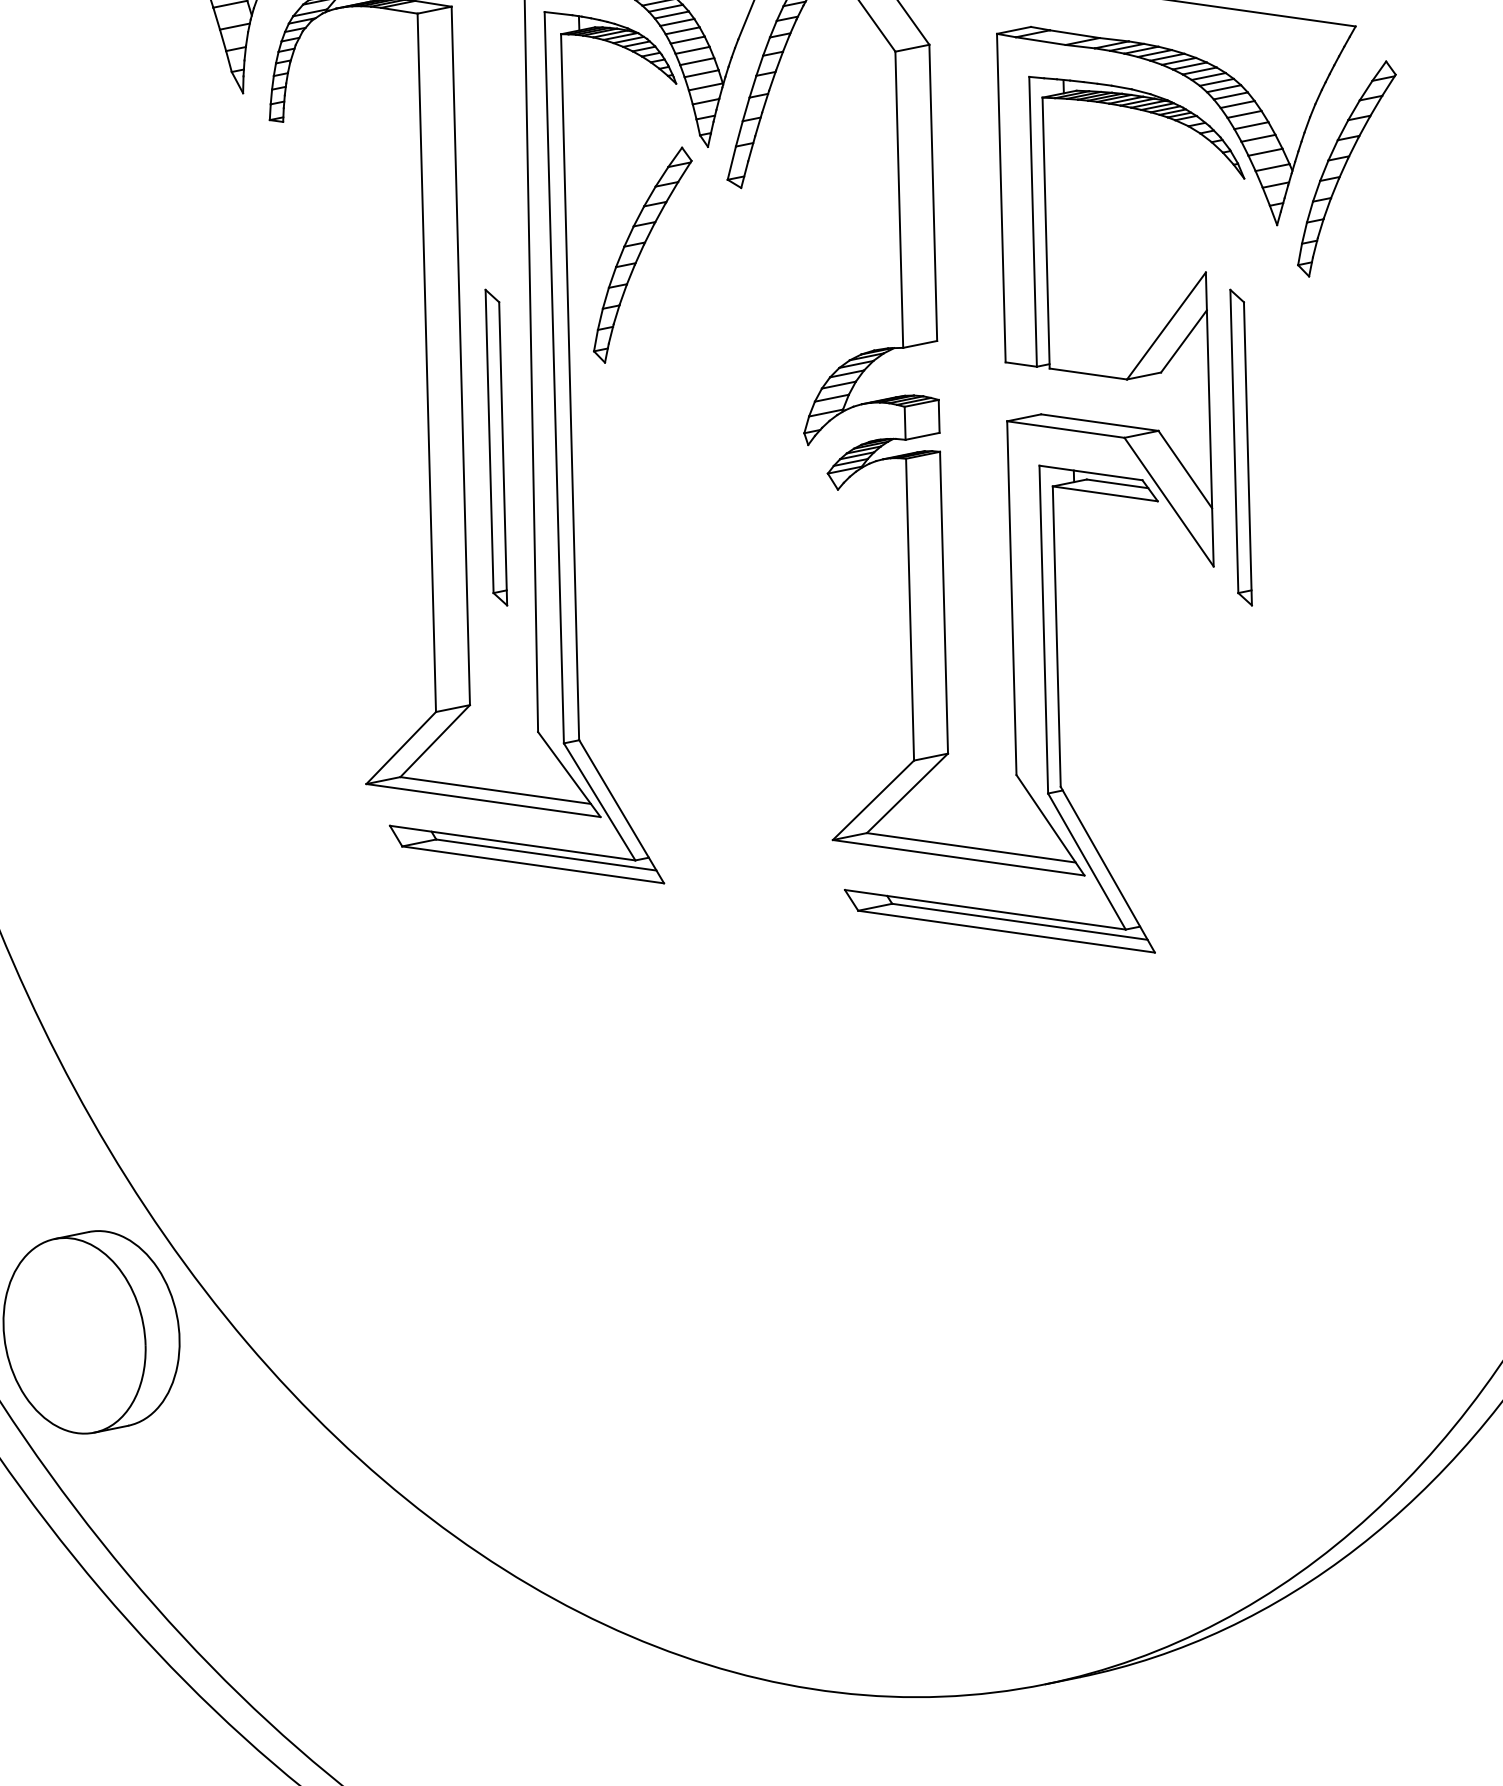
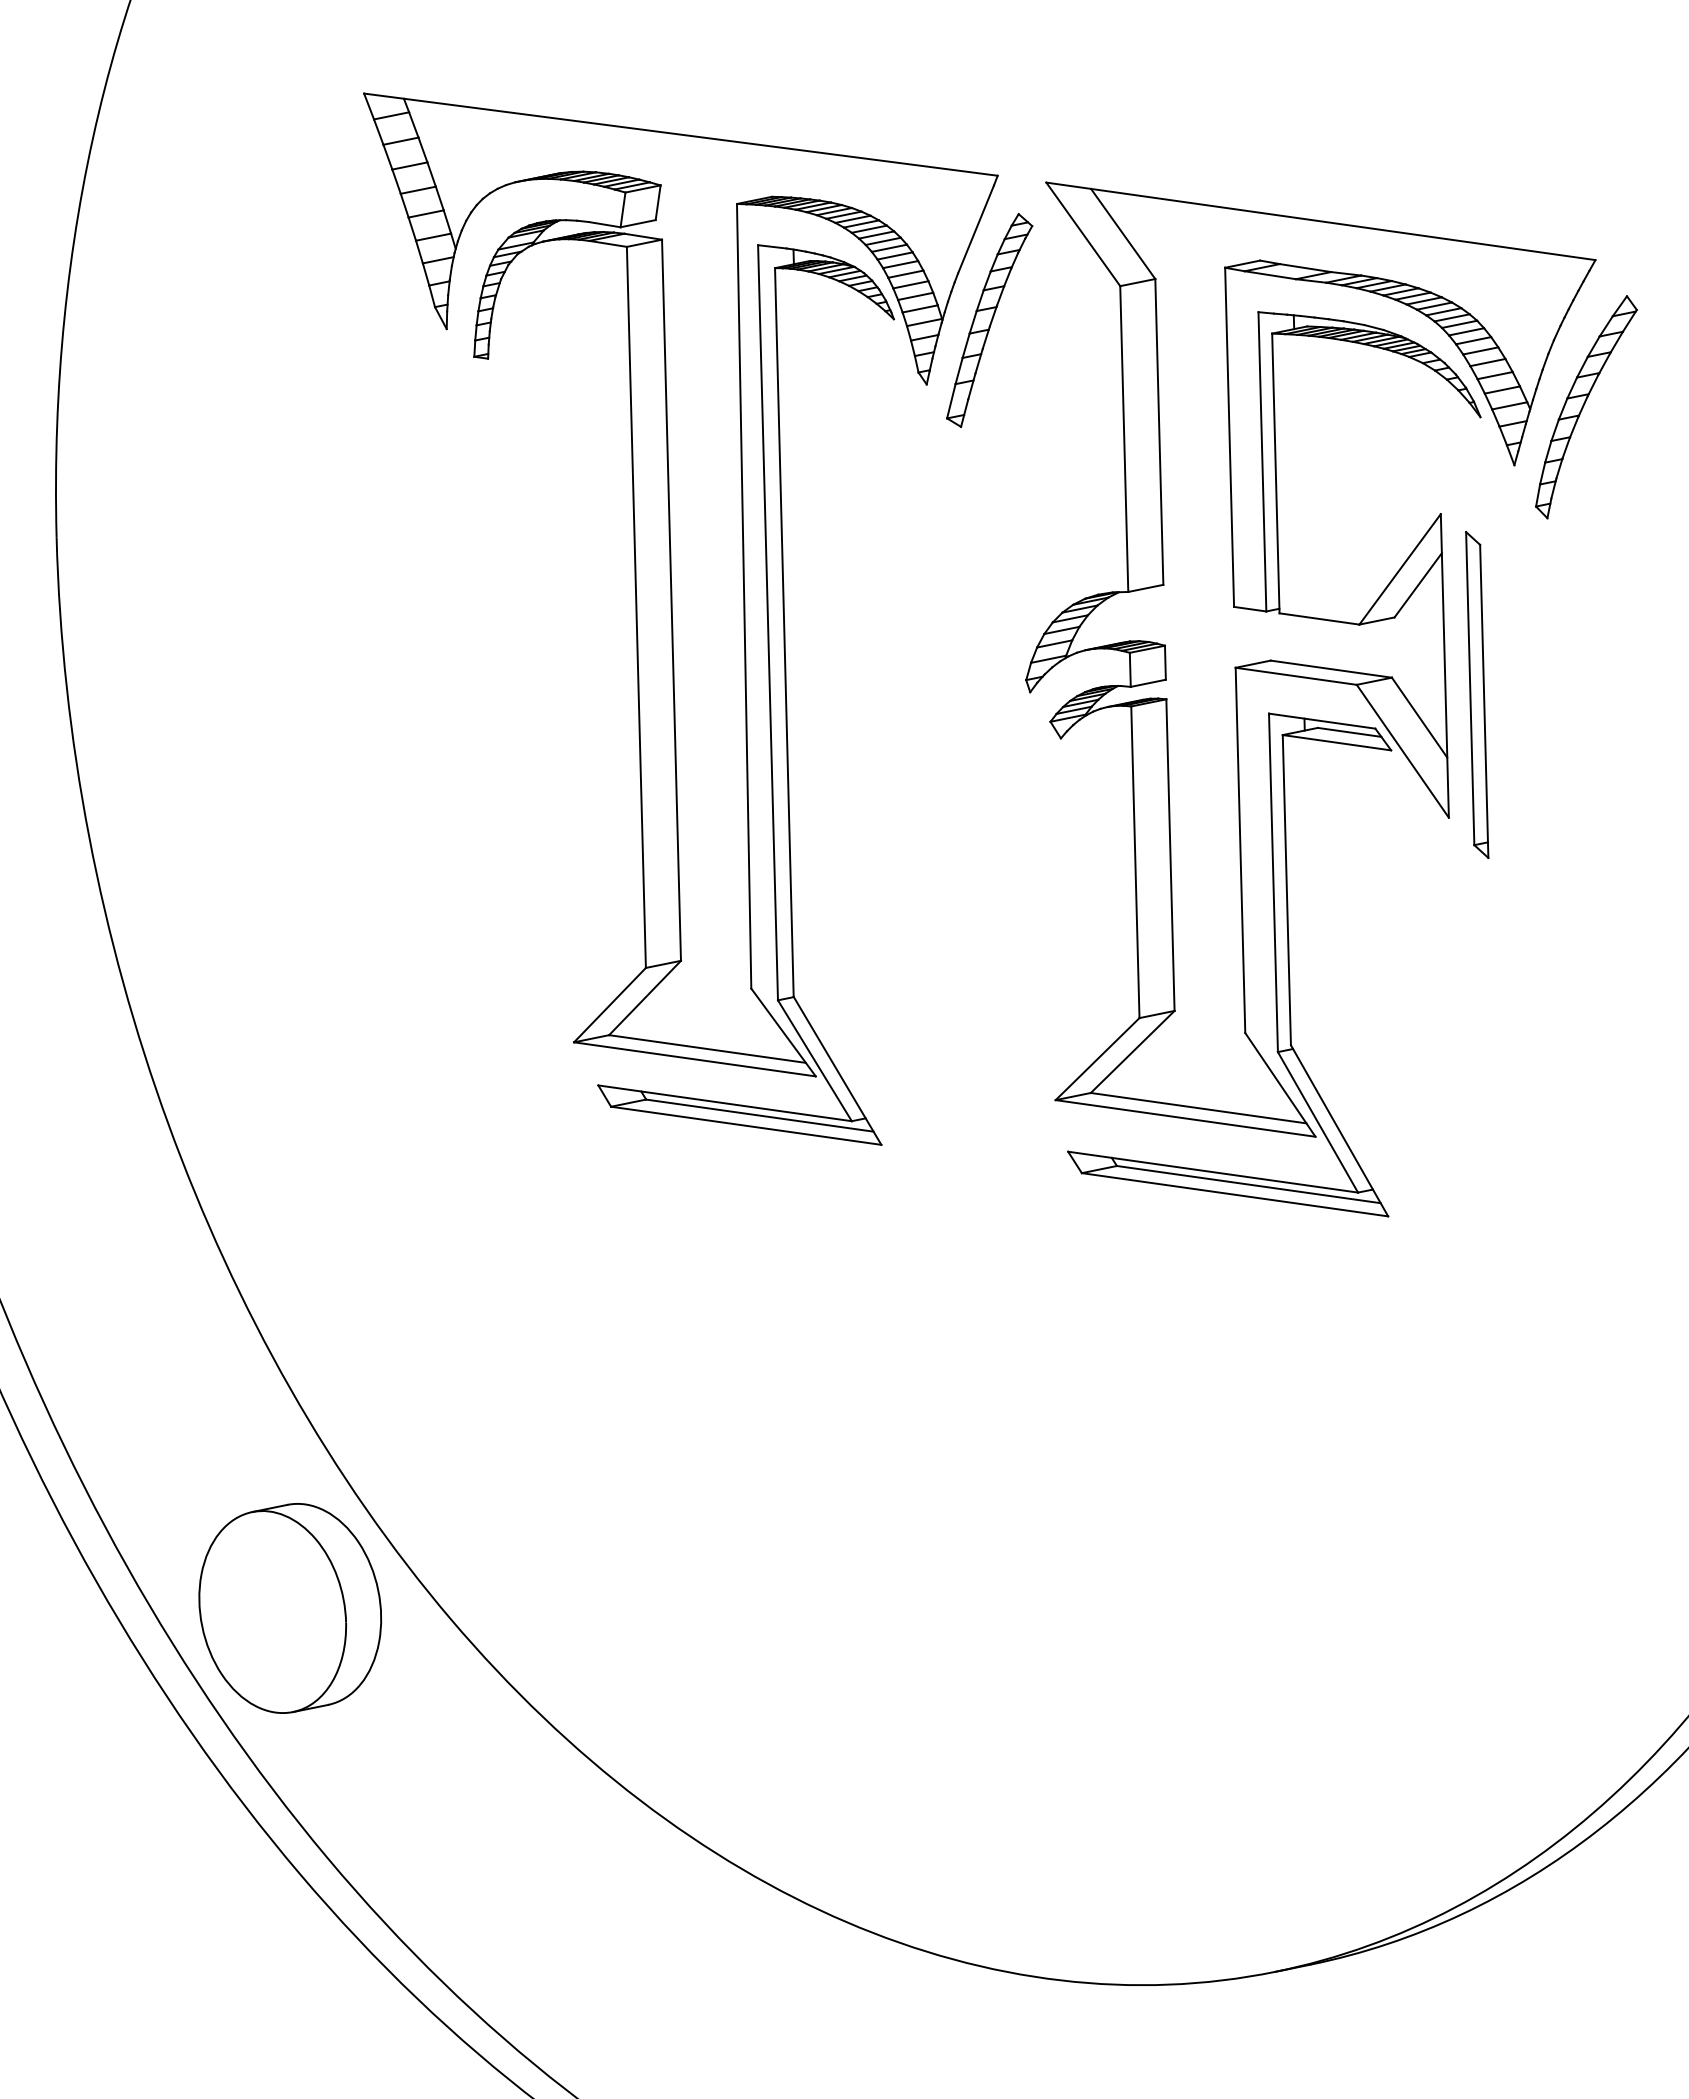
part: (642, 255) -> (859, 496), removed
part: (496, 447) -> (708, 694), removed

